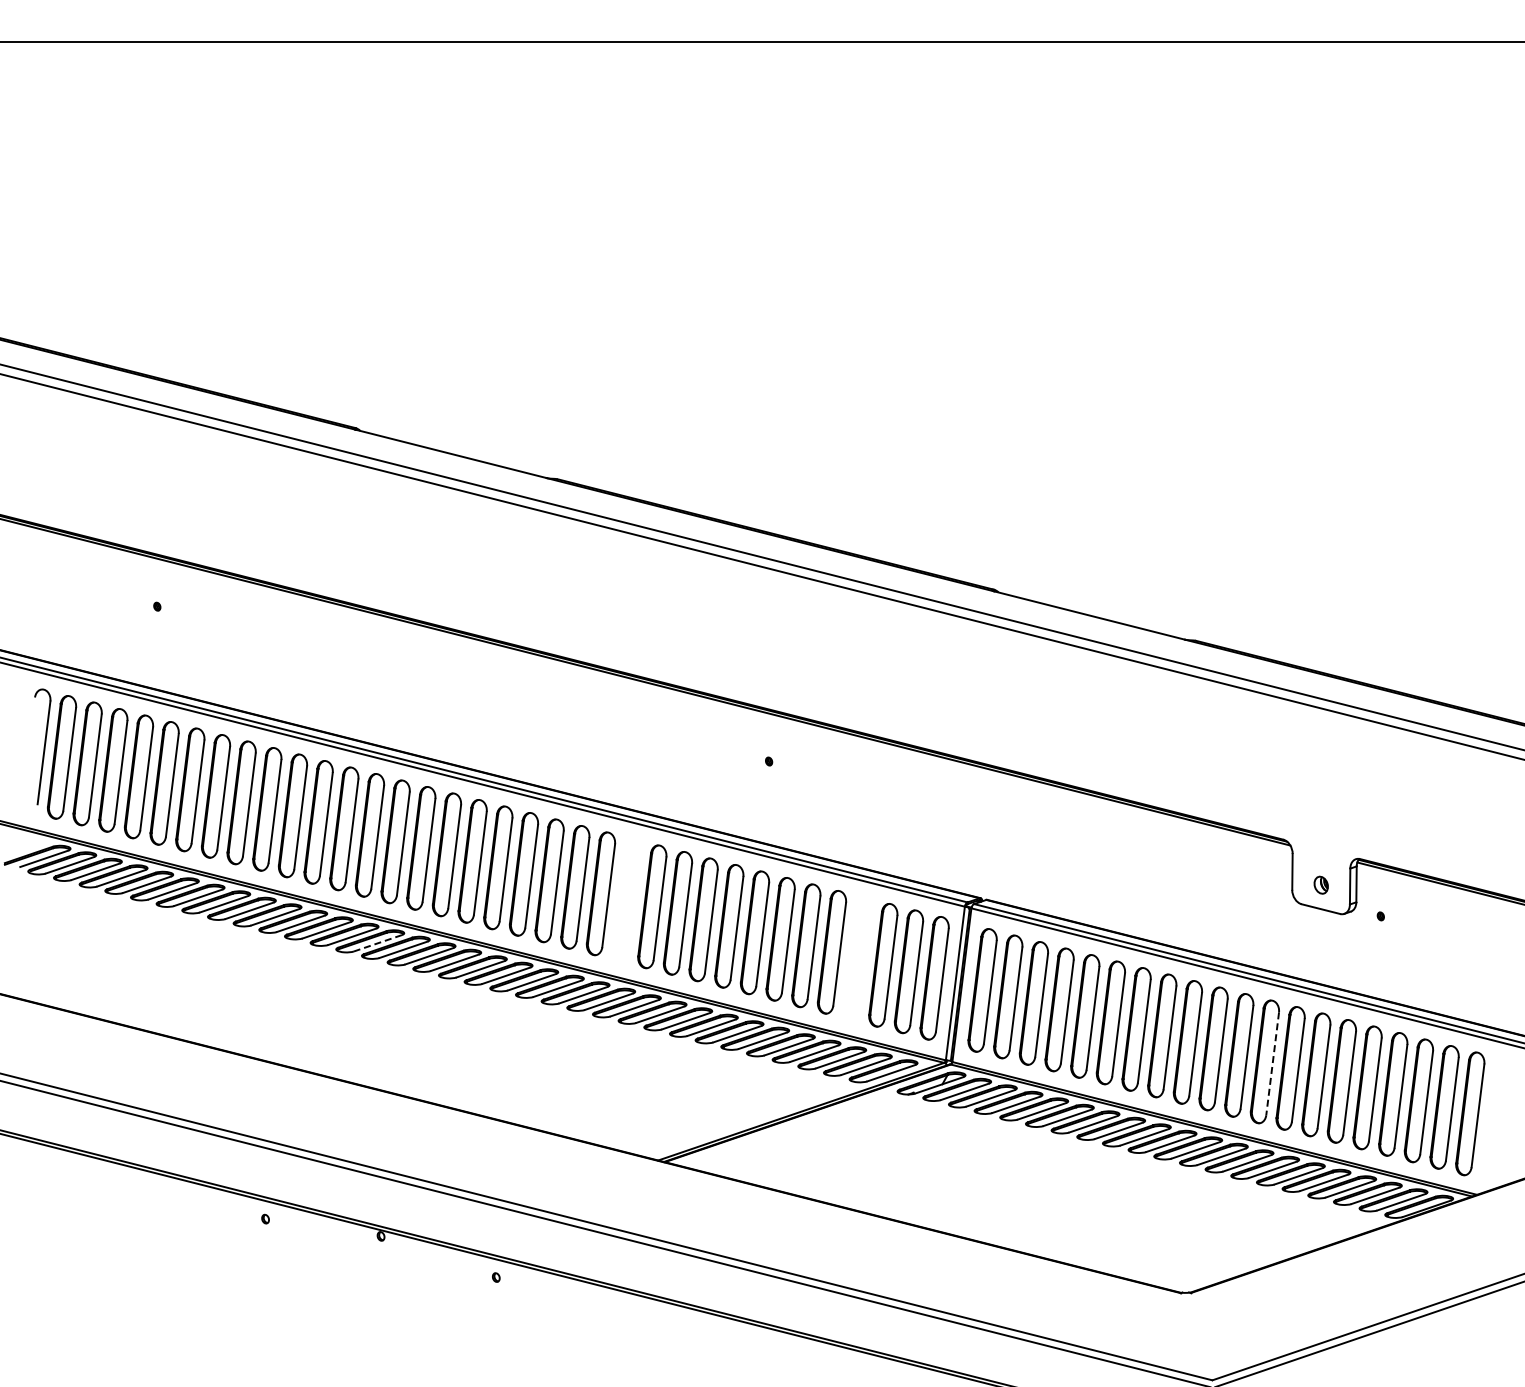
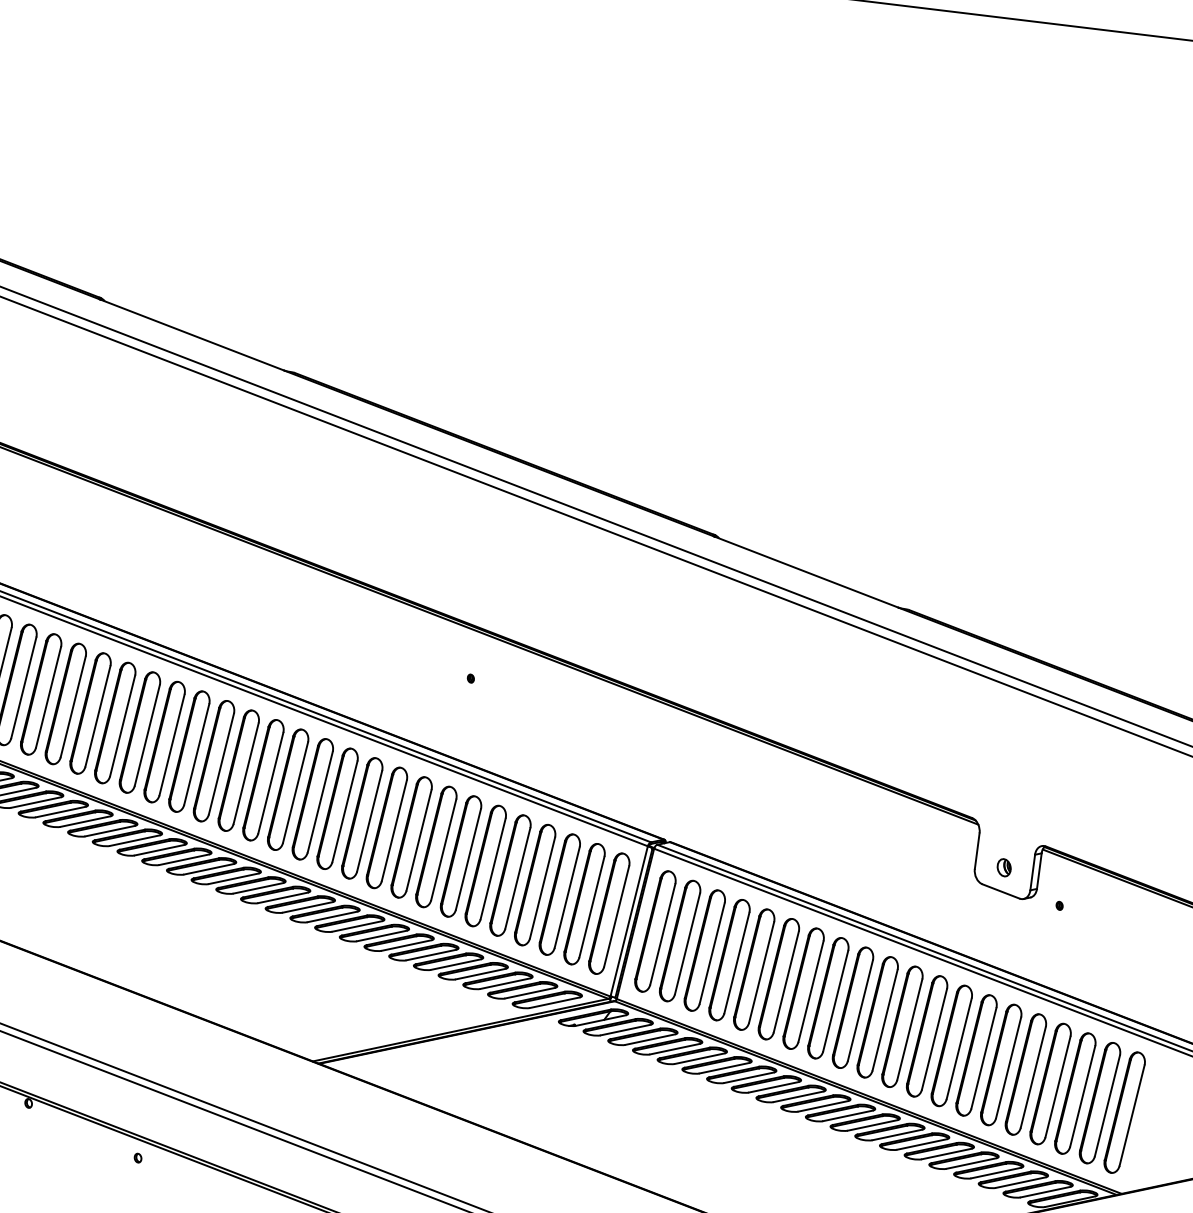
part: (626, 900) -> (312, 799), added
line: (377, 943) -> (60, 812), dashed -> solid
part: (857, 958) -> (535, 884), added
line: (1272, 1063) -> (934, 1038), dashed -> solid

